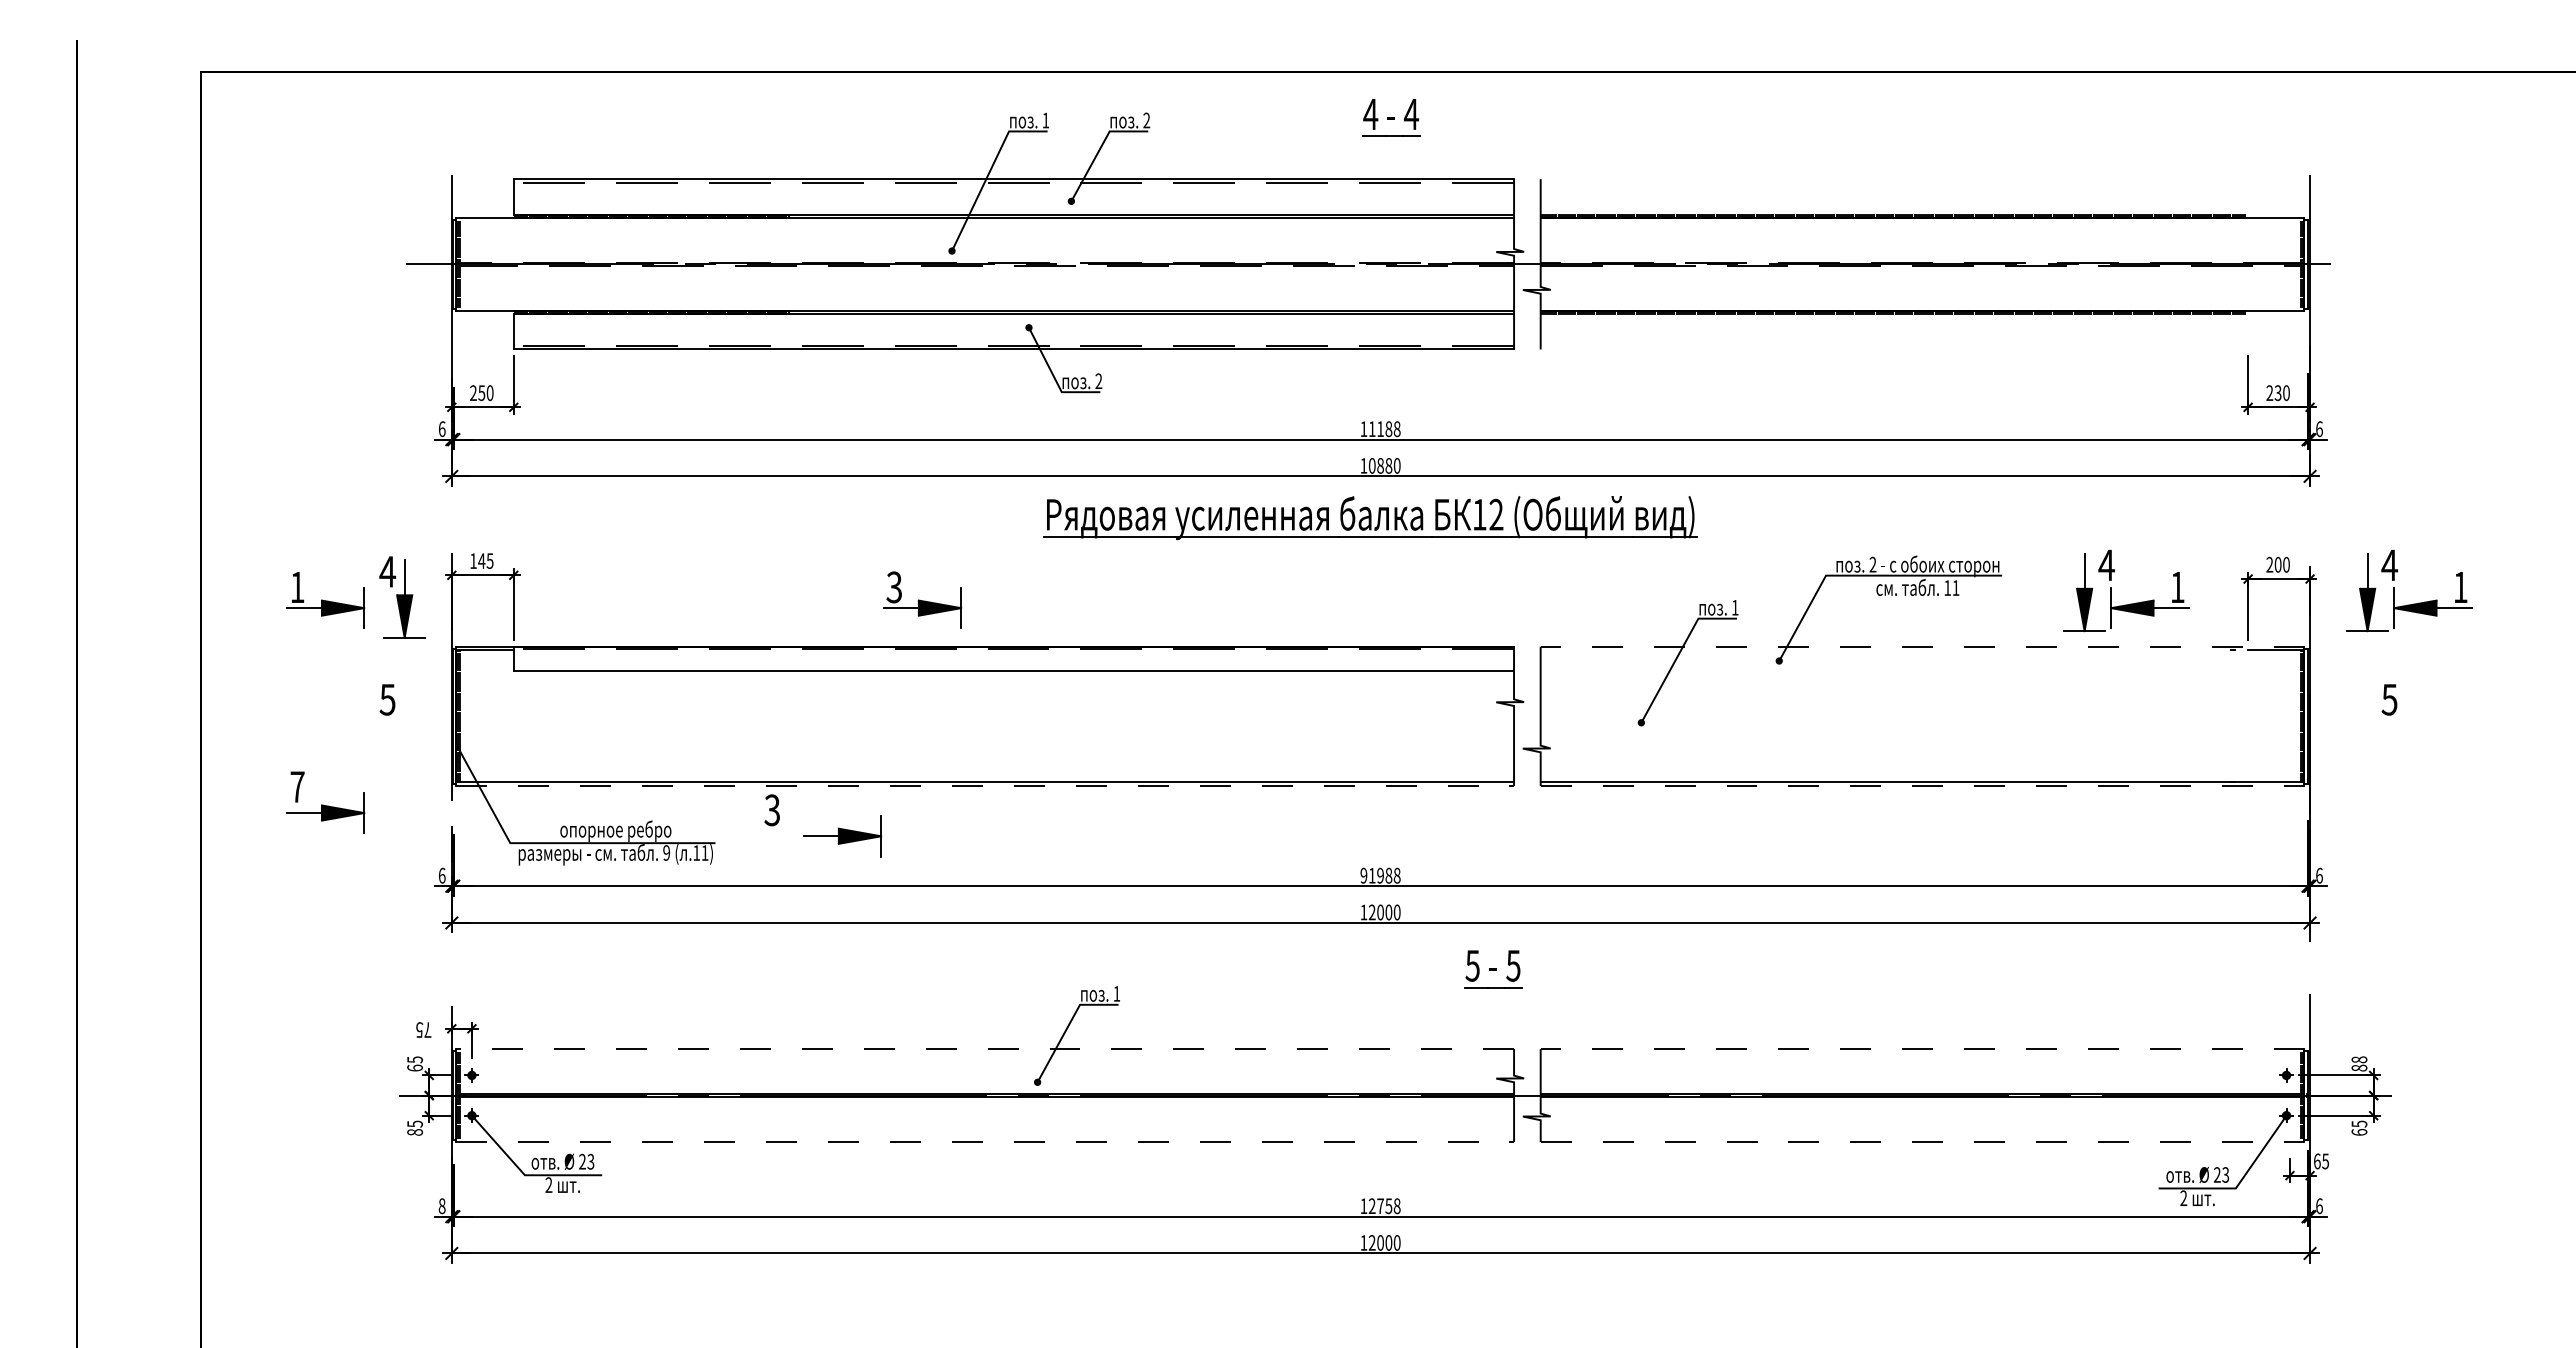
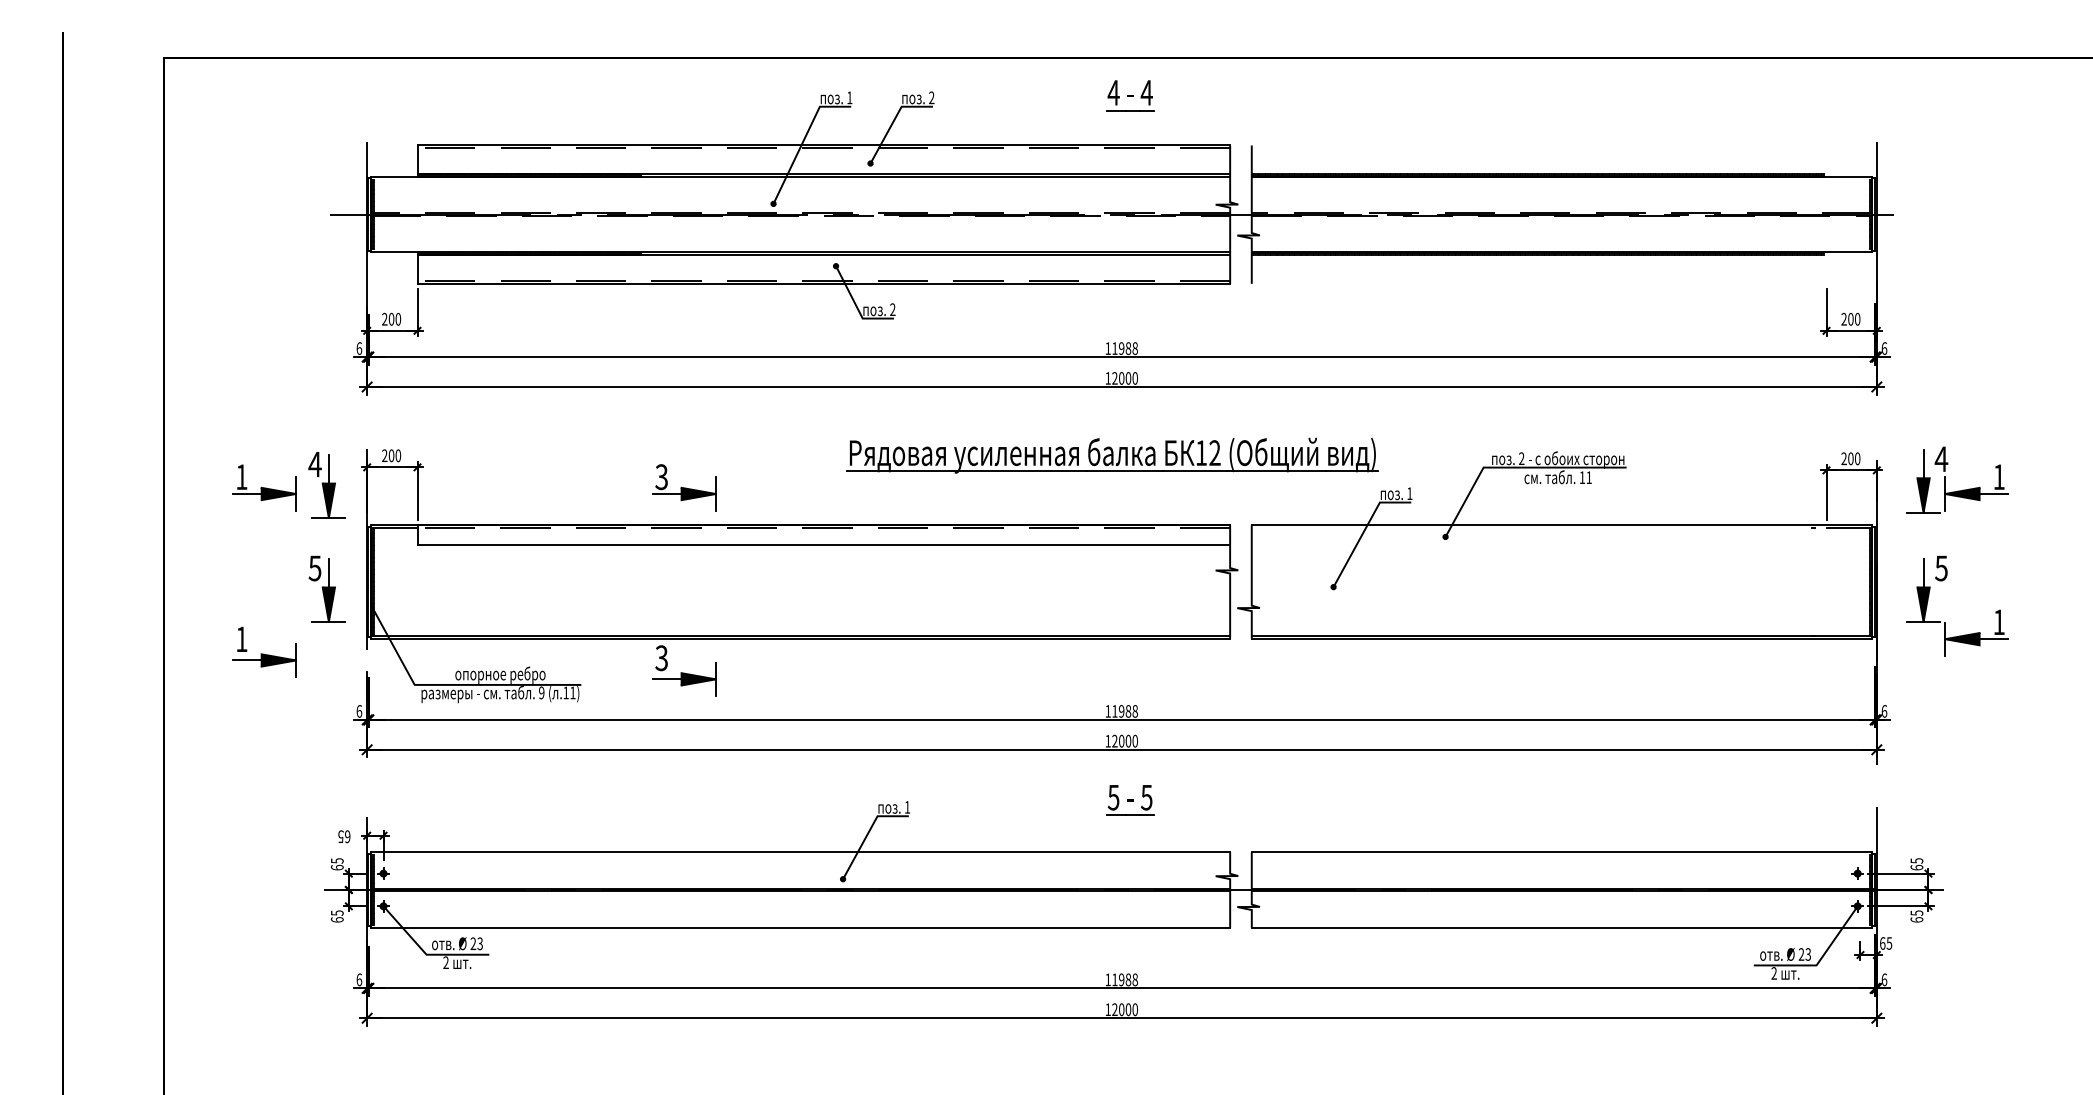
text: (481, 392) -> (391, 318), 250 -> 200
text: (2277, 392) -> (1850, 318), 230 -> 200
text: (1380, 429) -> (1121, 348), 11188 -> 11988
text: (1380, 465) -> (1121, 378), 10880 -> 12000
part: (1370, 518) -> (1112, 456), moved
text: (481, 561) -> (391, 456), 145 -> 200
part: (922, 599) -> (684, 486), moved
part: (2130, 603) -> (1730, 490), removed
line: (1922, 646) -> (1561, 525), dashed -> solid
part: (404, 726) -> (328, 590), added
part: (2394, 766) -> (1945, 622), added
text: (297, 786) -> (241, 638), 7 -> 1
line: (985, 786) -> (800, 638), dashed -> solid
line: (1922, 786) -> (1561, 638), dashed -> solid
text: (771, 810) -> (661, 658), moved
text: (1363, 875) -> (1107, 711), 91988 -> 11988
part: (1493, 969) -> (1130, 800), moved
text: (427, 1029) -> (347, 836), 75 -> 65
line: (985, 1049) -> (800, 852), dashed -> solid
line: (1922, 1049) -> (1561, 852), dashed -> solid
text: (2359, 1063) -> (1916, 863), 88 -> 65
text: (414, 1132) -> (336, 919), 85 -> 65
line: (985, 1142) -> (800, 928), dashed -> solid
line: (1922, 1142) -> (1561, 928), dashed -> solid
text: (441, 1205) -> (358, 979), 8 -> 6
text: (1380, 1206) -> (1121, 980), 12758 -> 11988

